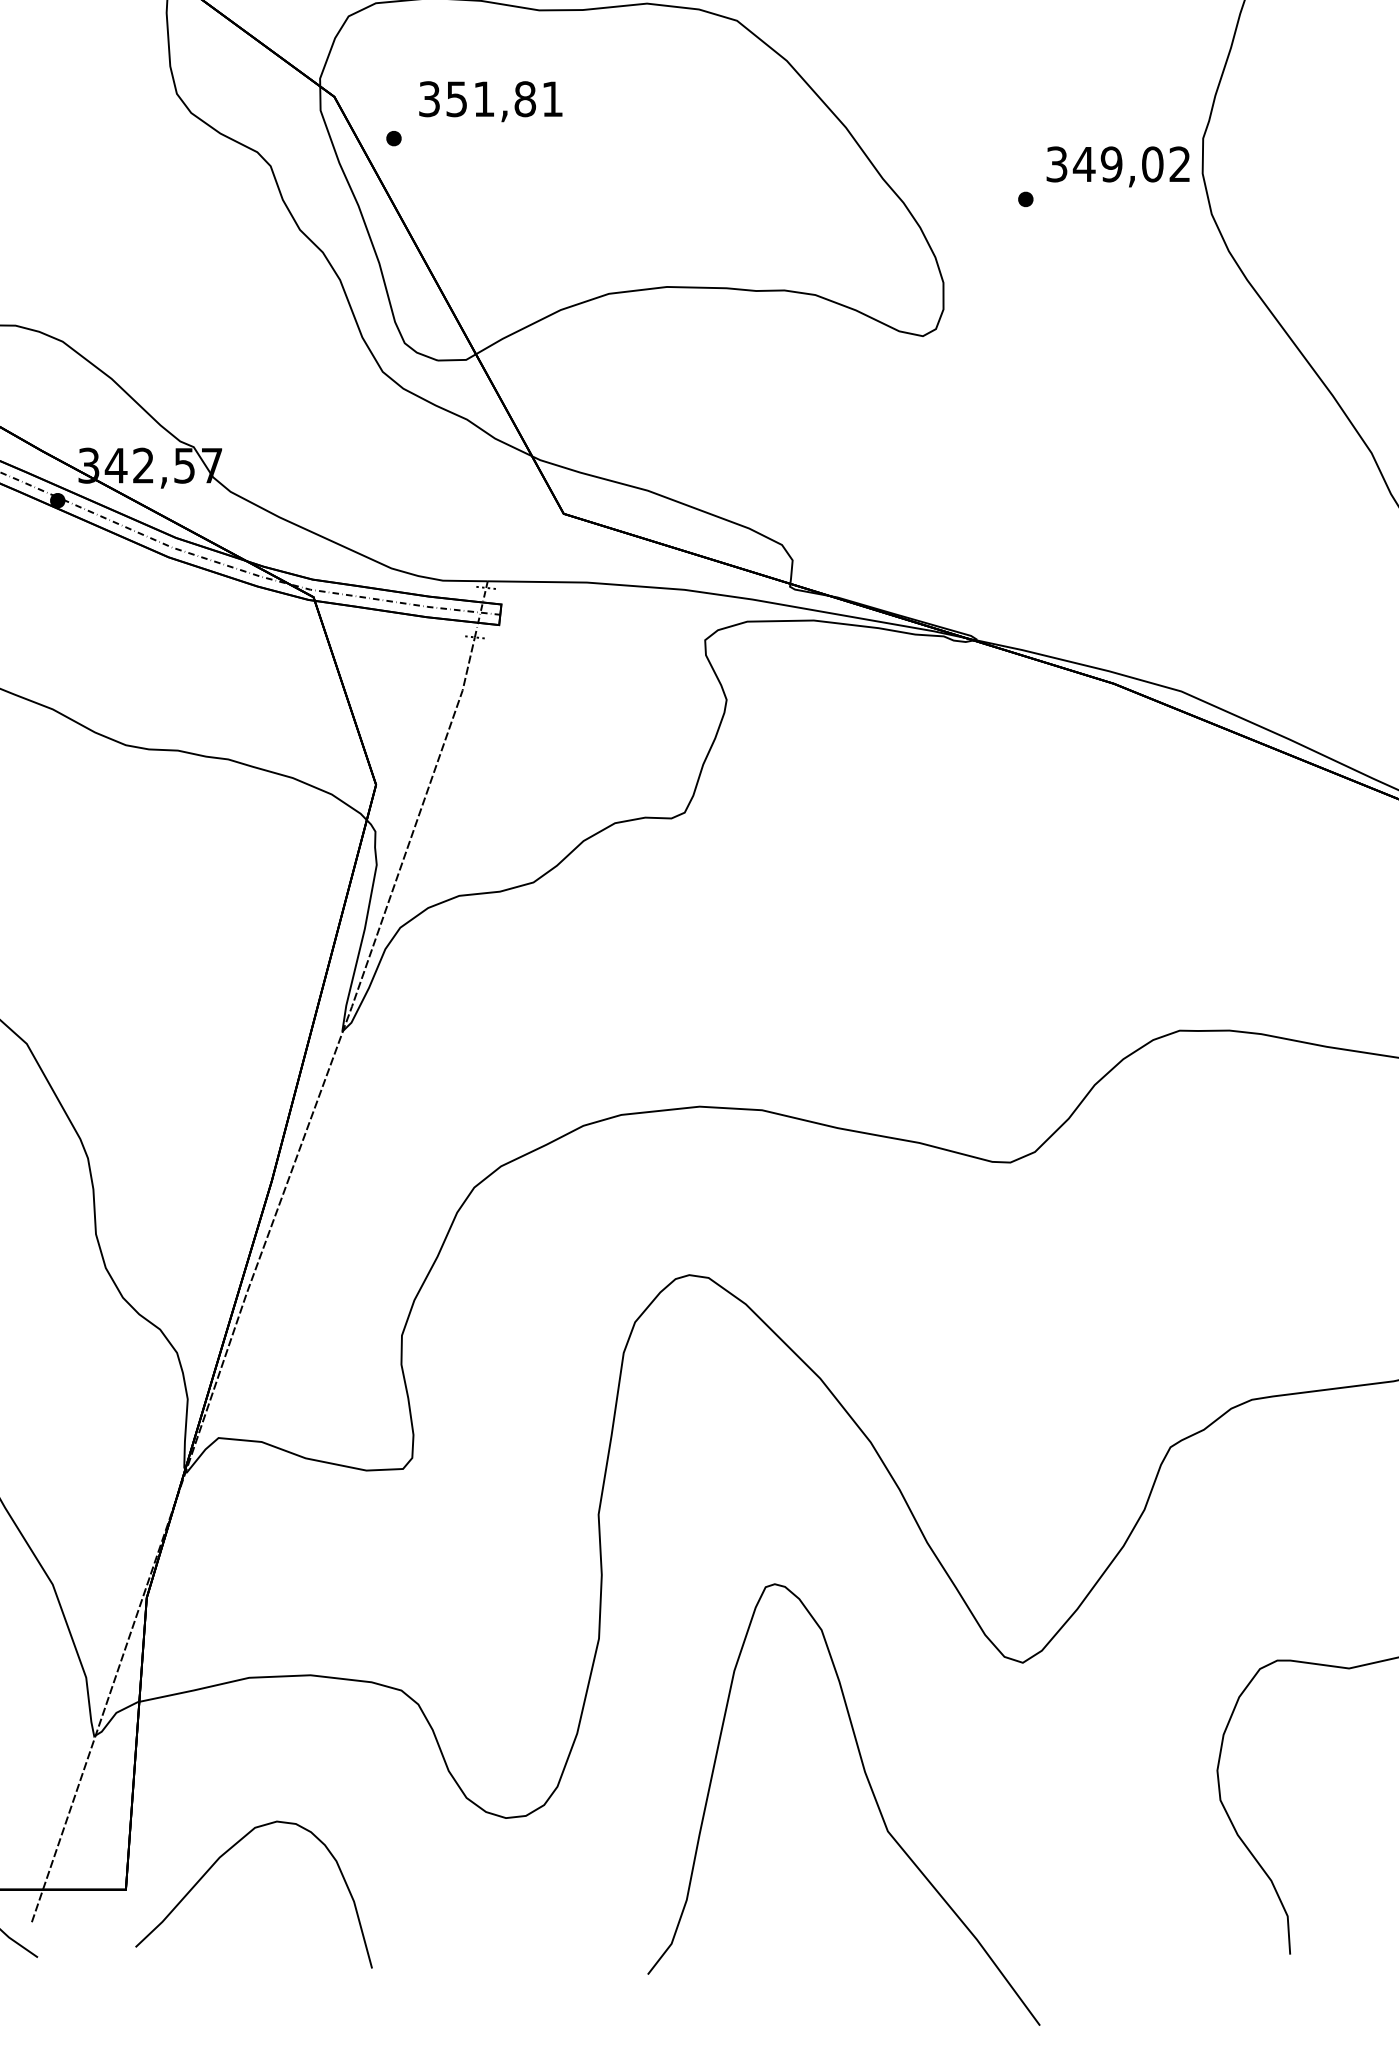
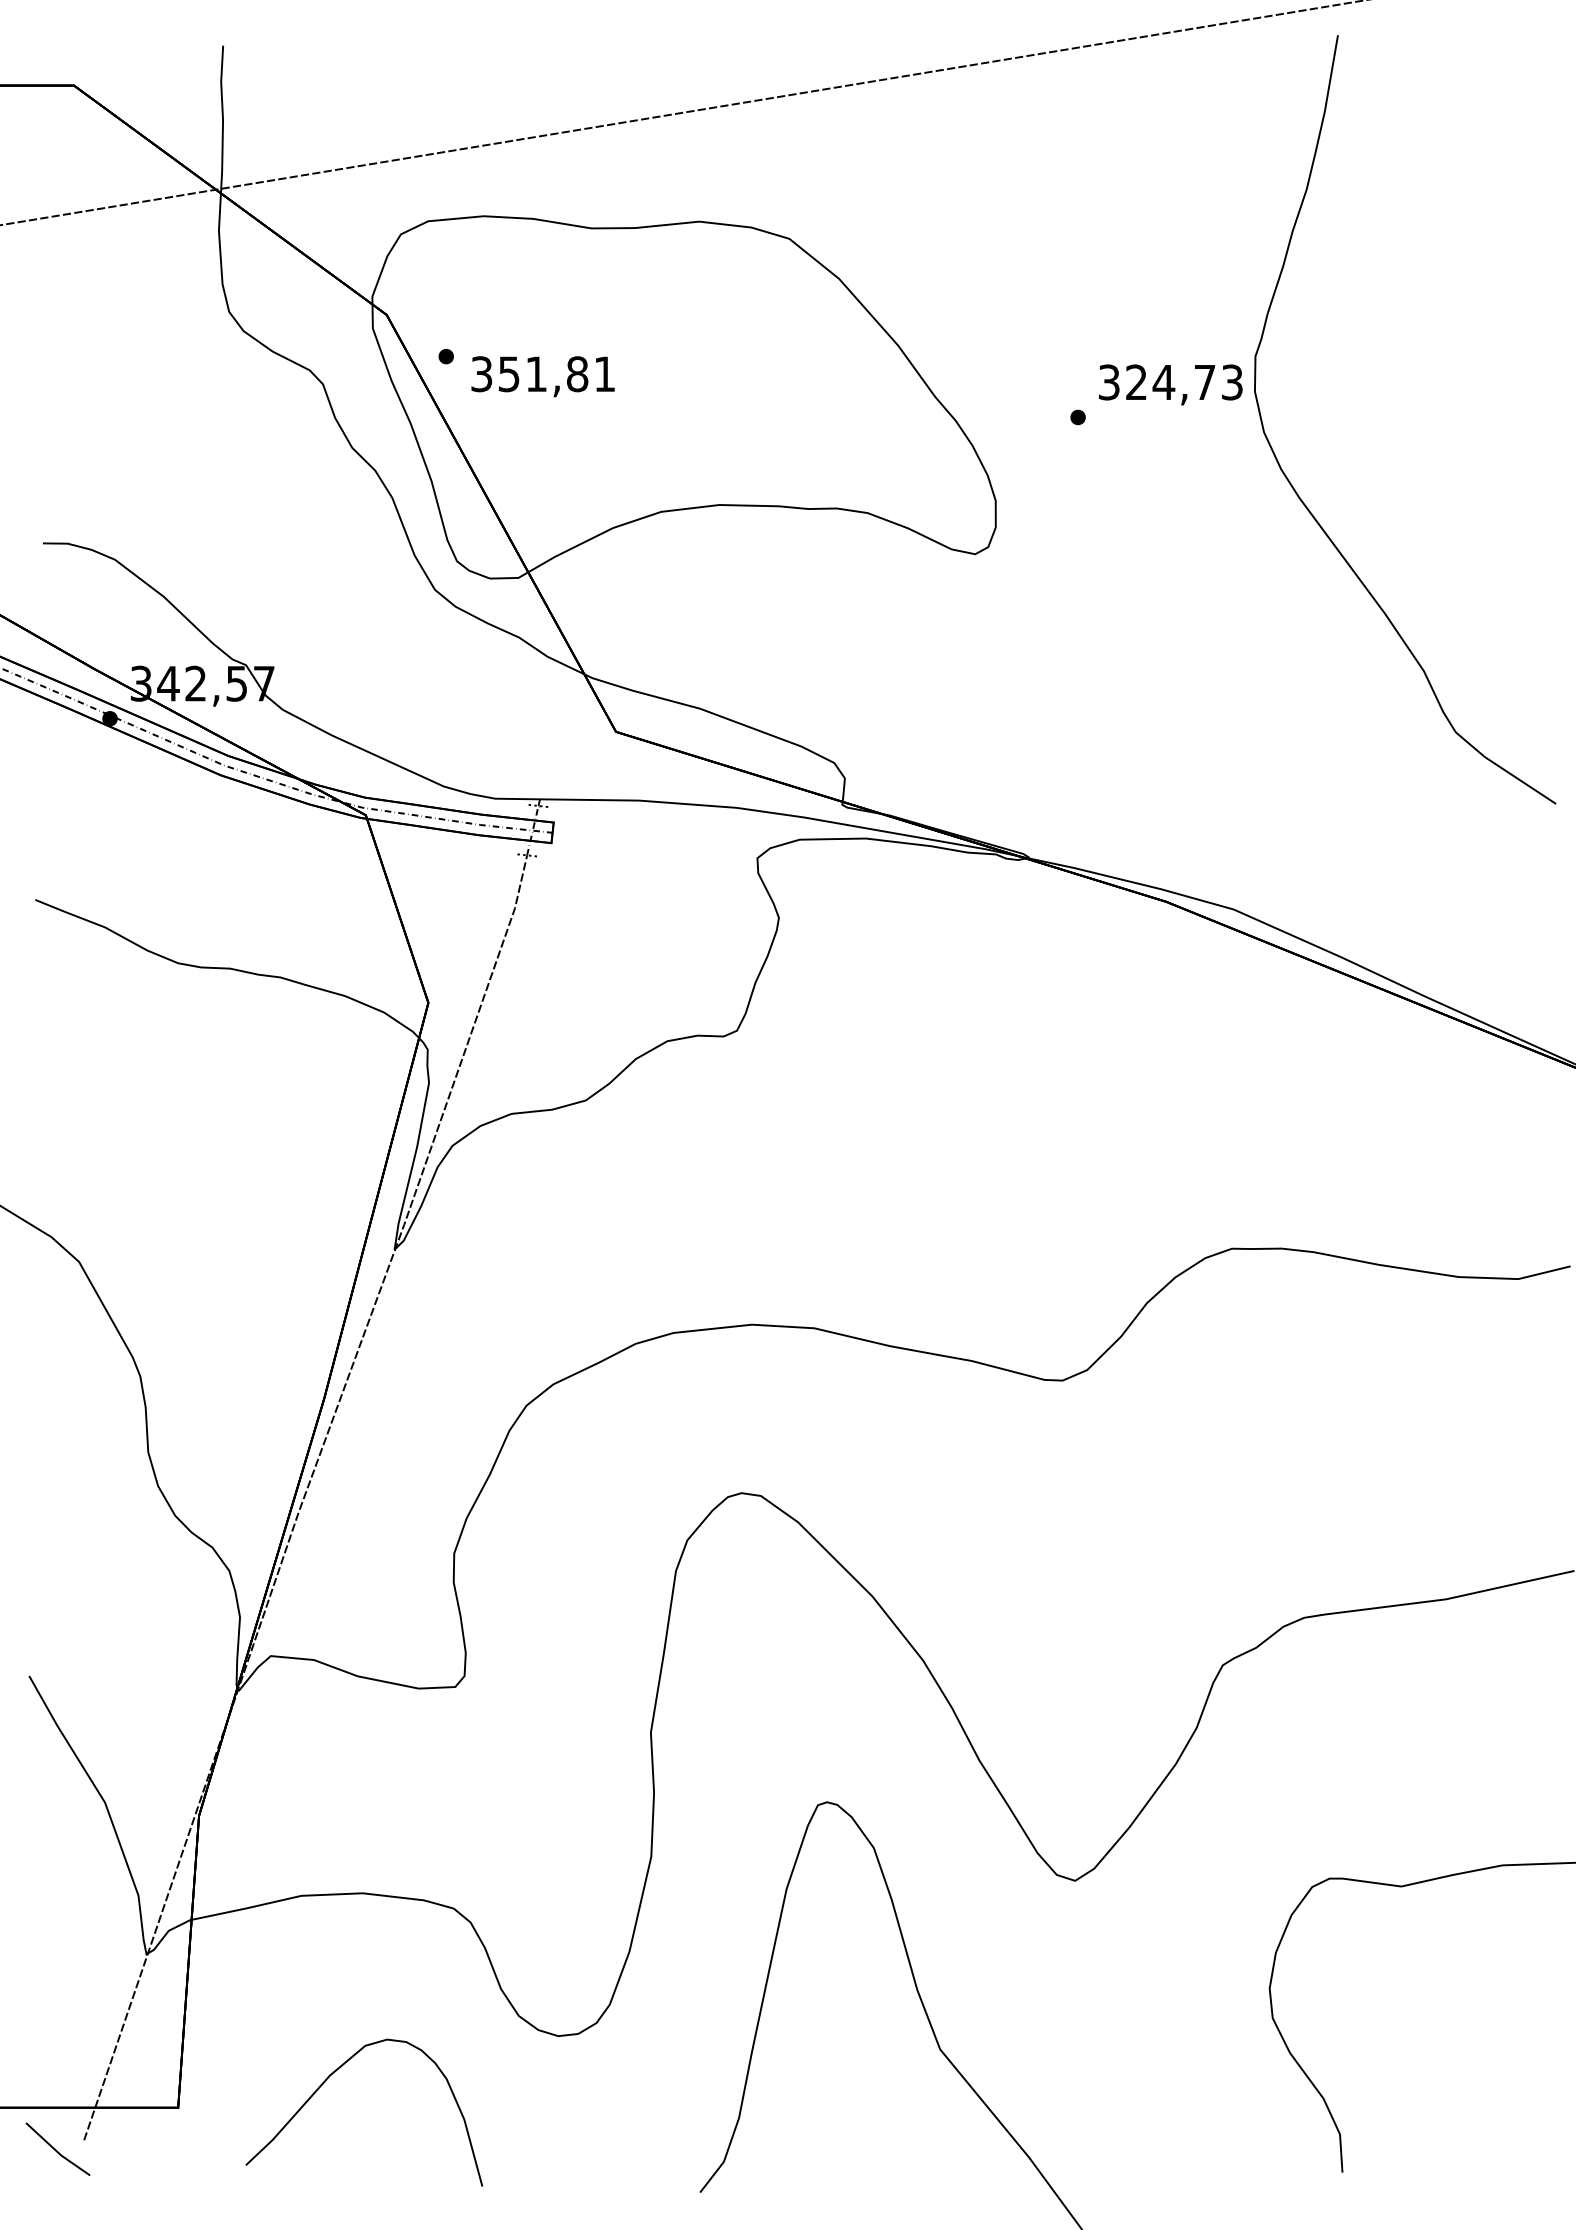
text: (490, 101) -> (542, 376), moved
text: (1131, 164) -> (1183, 382), 349,02 -> 324,73
curve: (215, 1864) -> (325, 2082), moved

